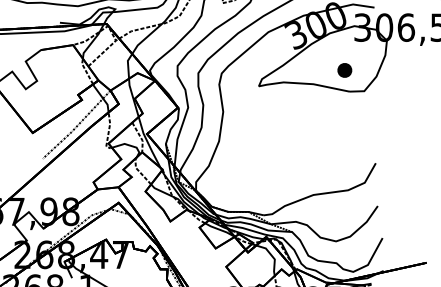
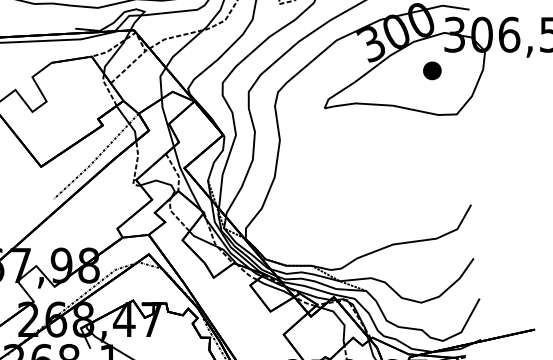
part: (344, 70) -> (431, 70), moved

